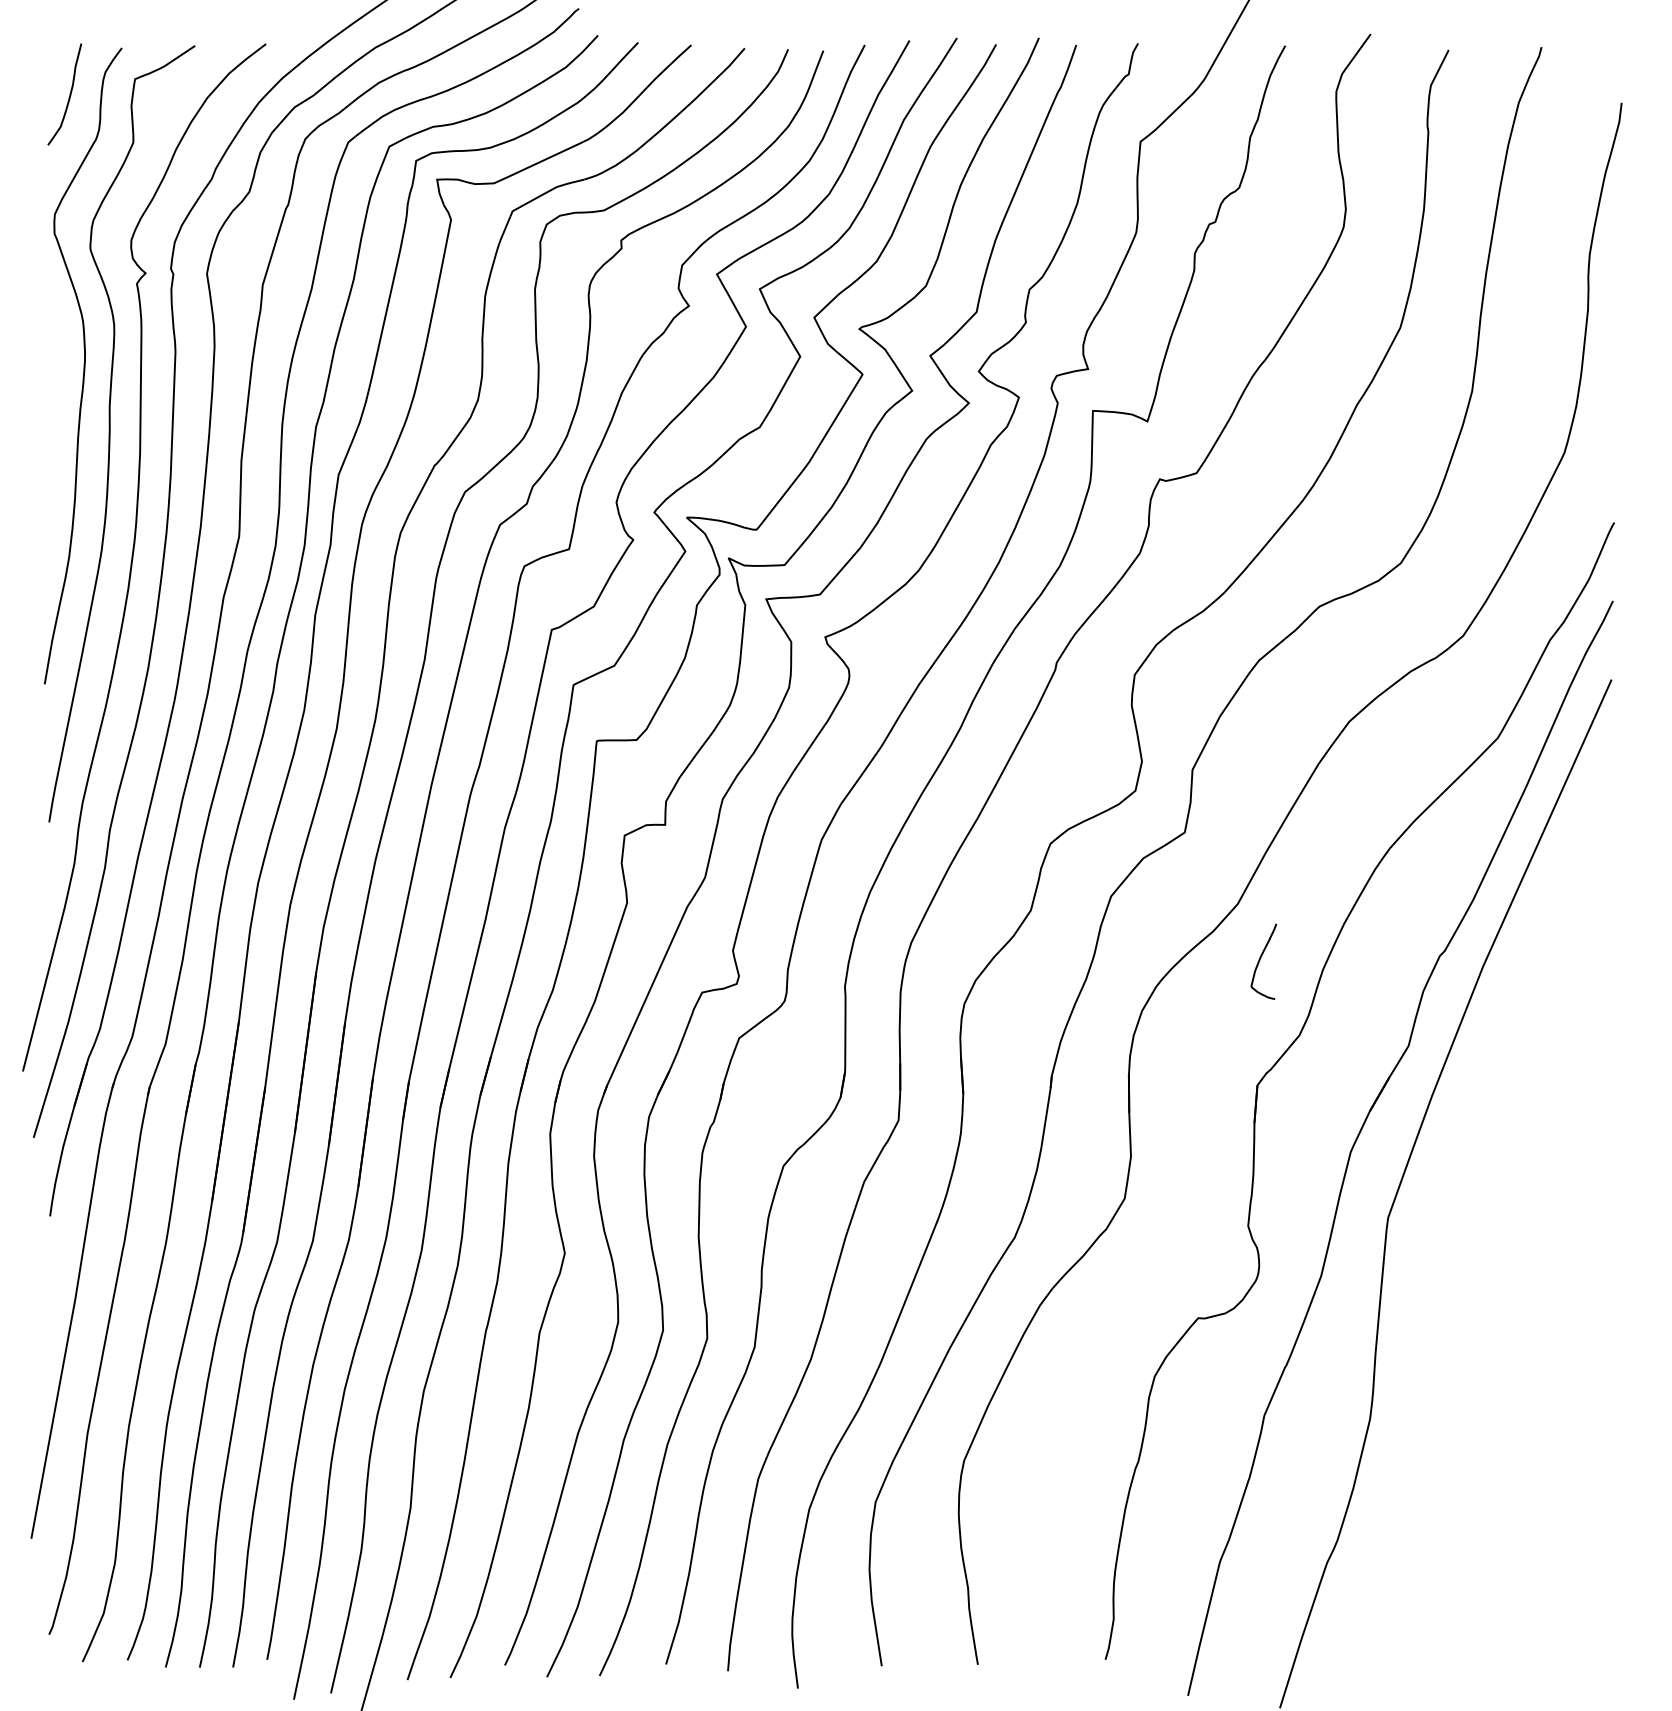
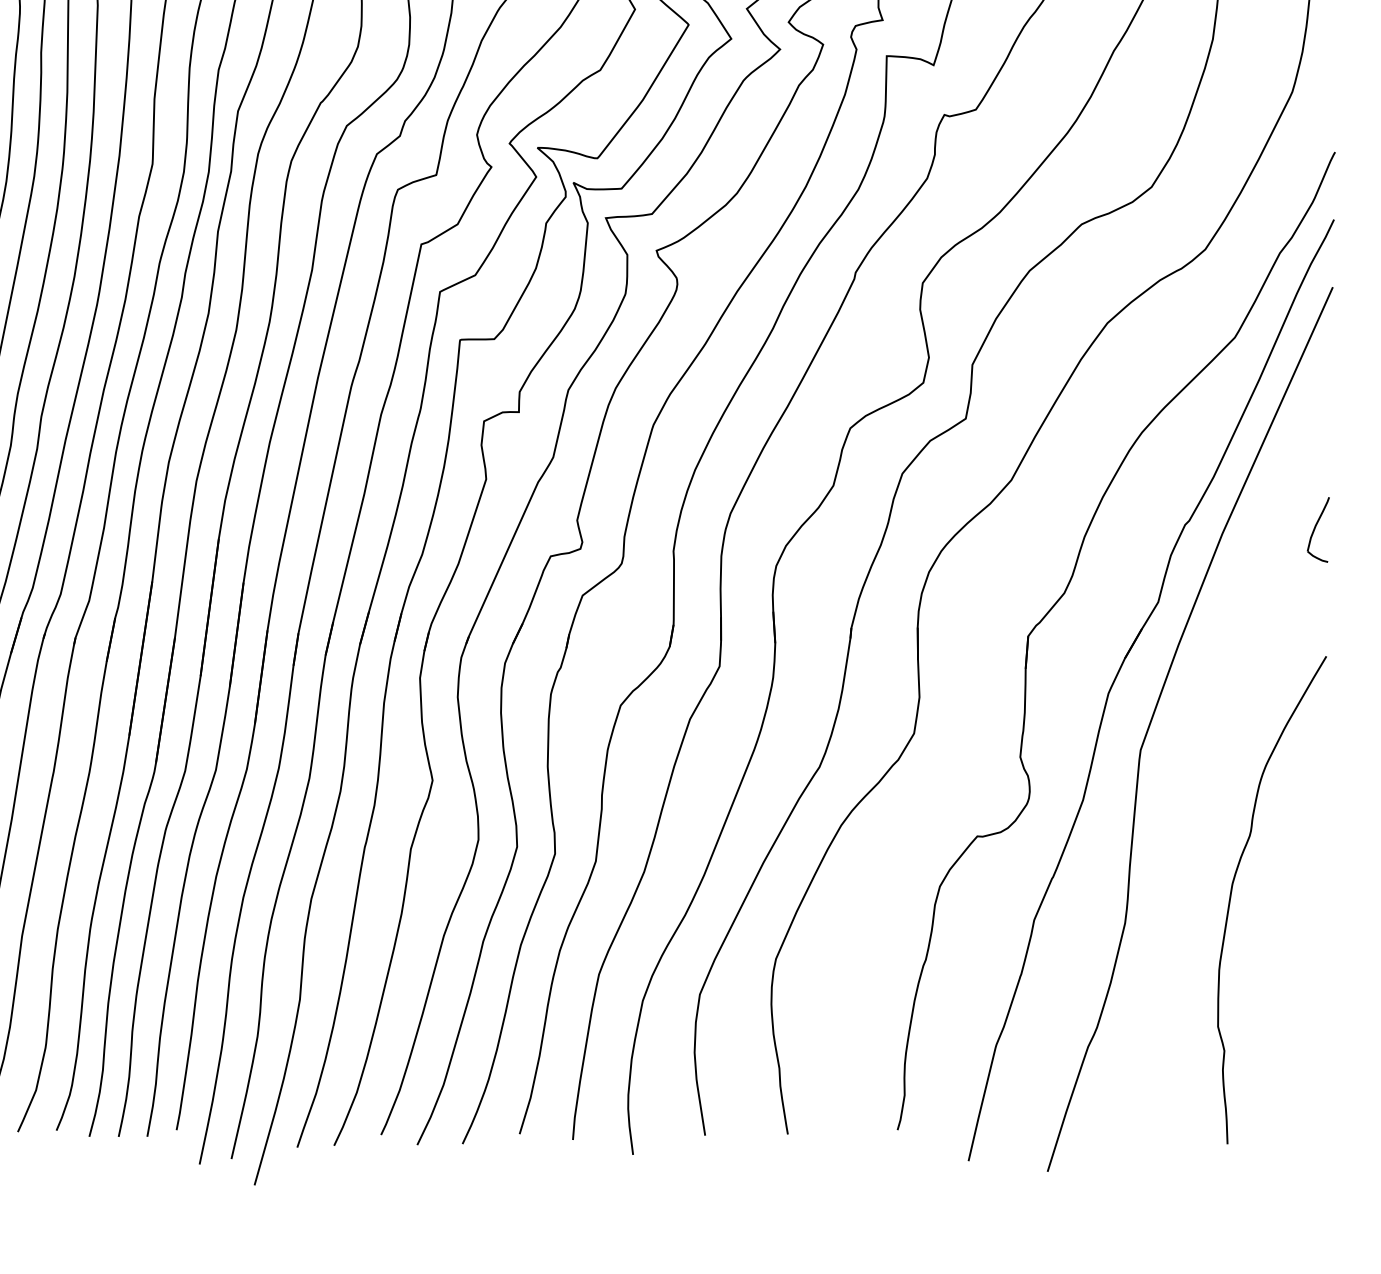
part: (1263, 961) -> (1318, 529), moved
curve: (1494, 1383) -> (1232, 892), added

